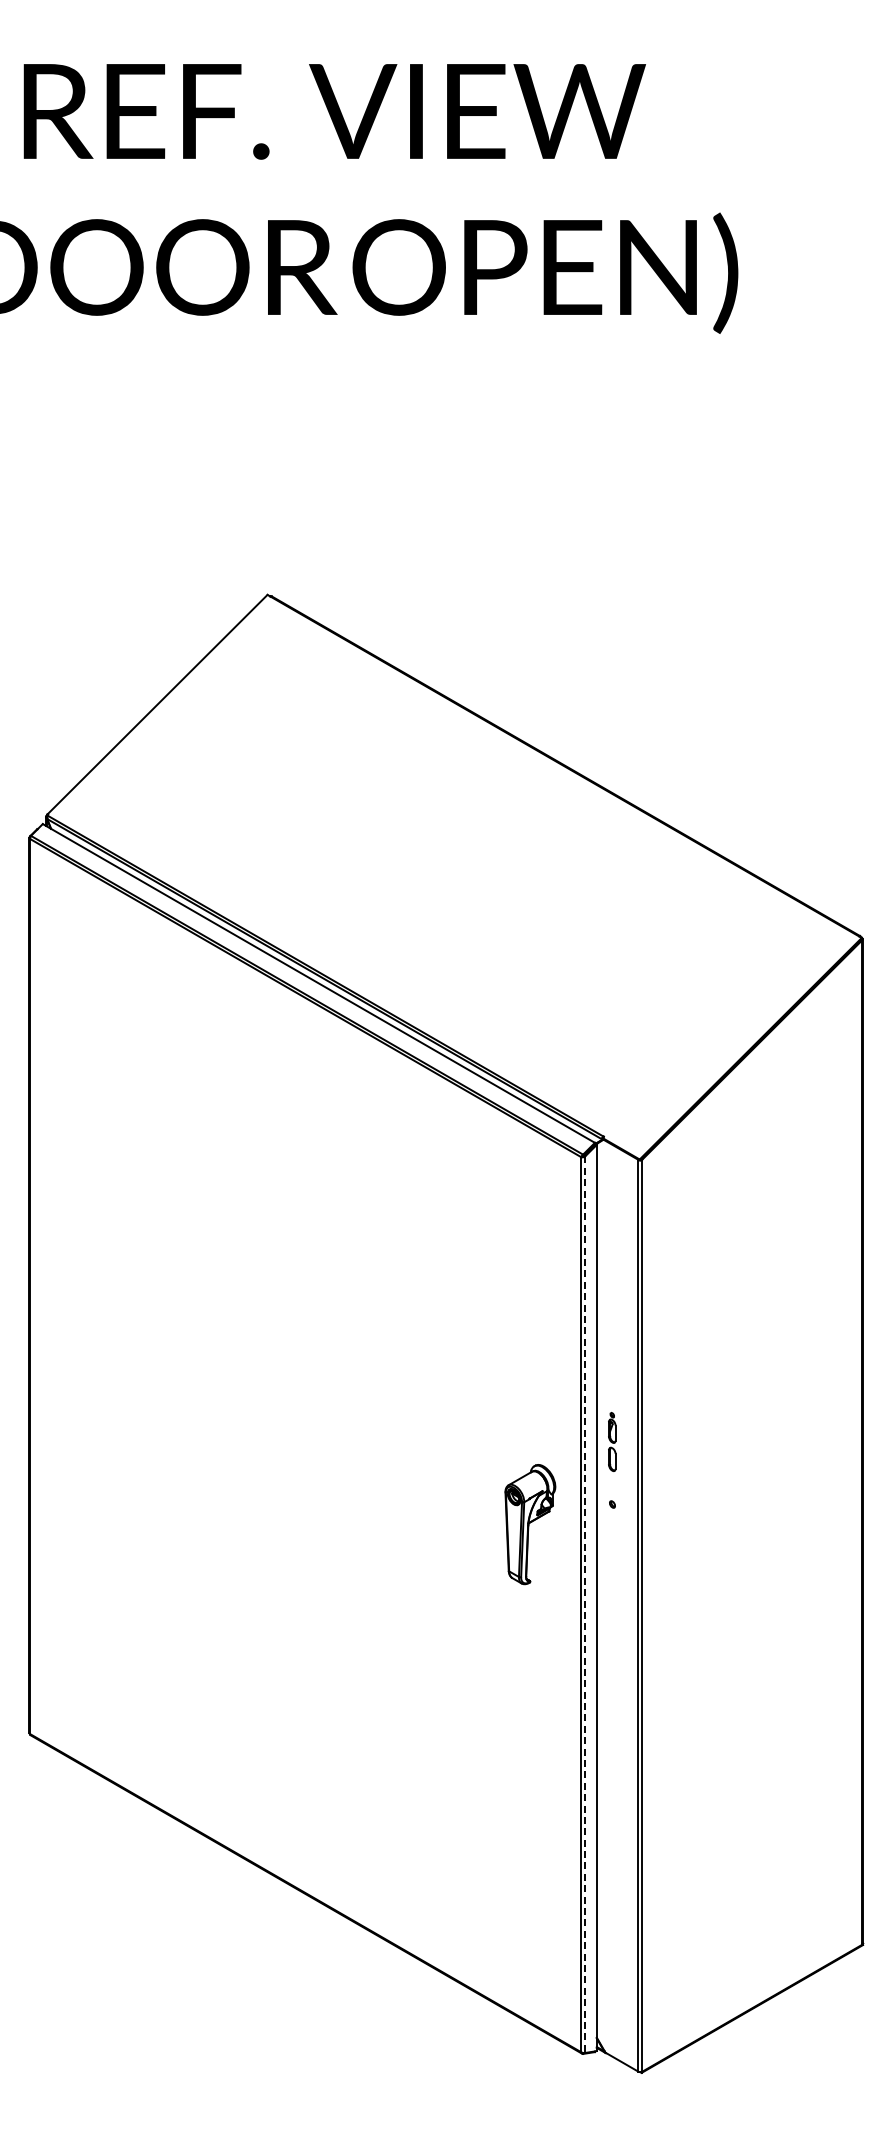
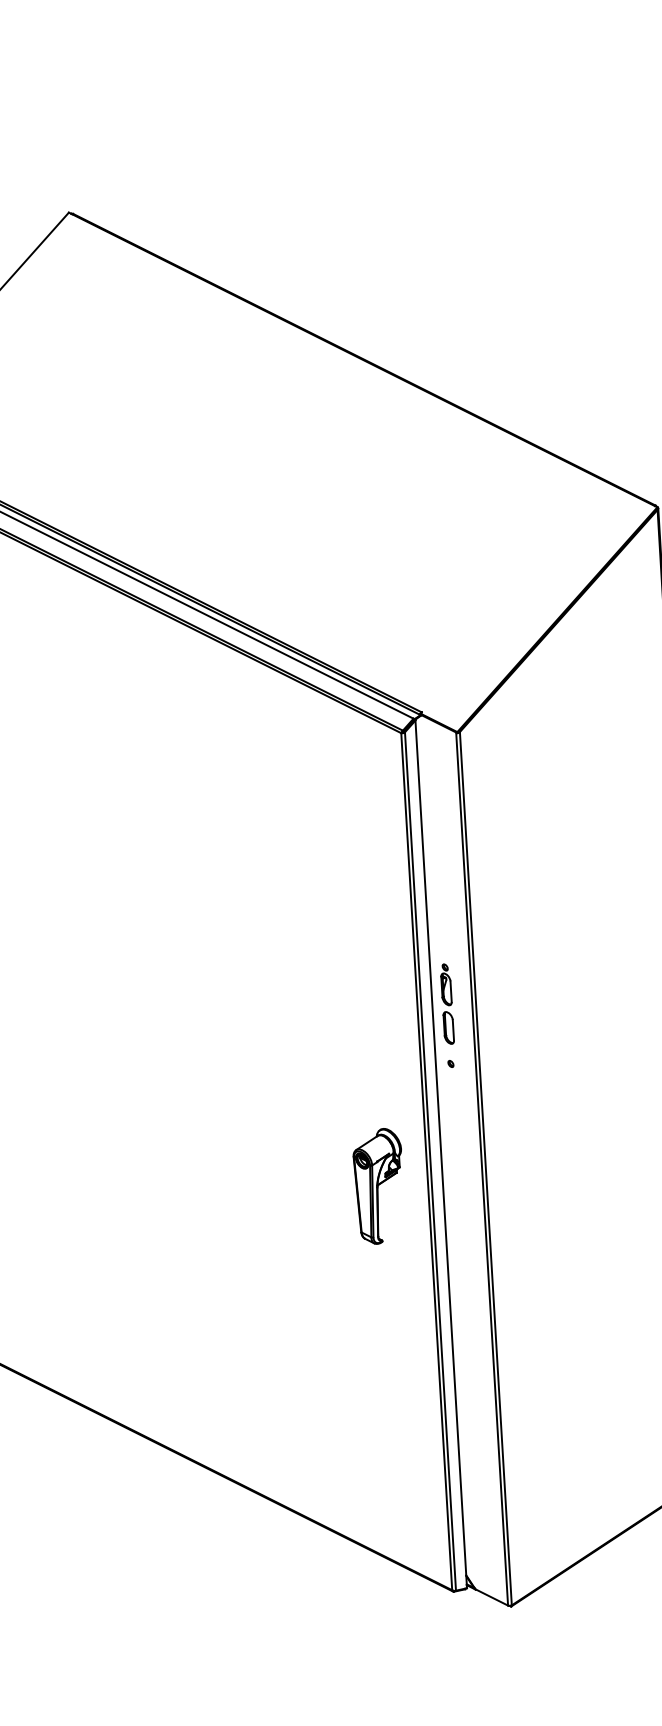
part: (611, 1441) -> (446, 1003), size x1.43
part: (530, 1524) -> (379, 1186), moved
line: (585, 1605) -> (430, 1162), dashed -> solid

